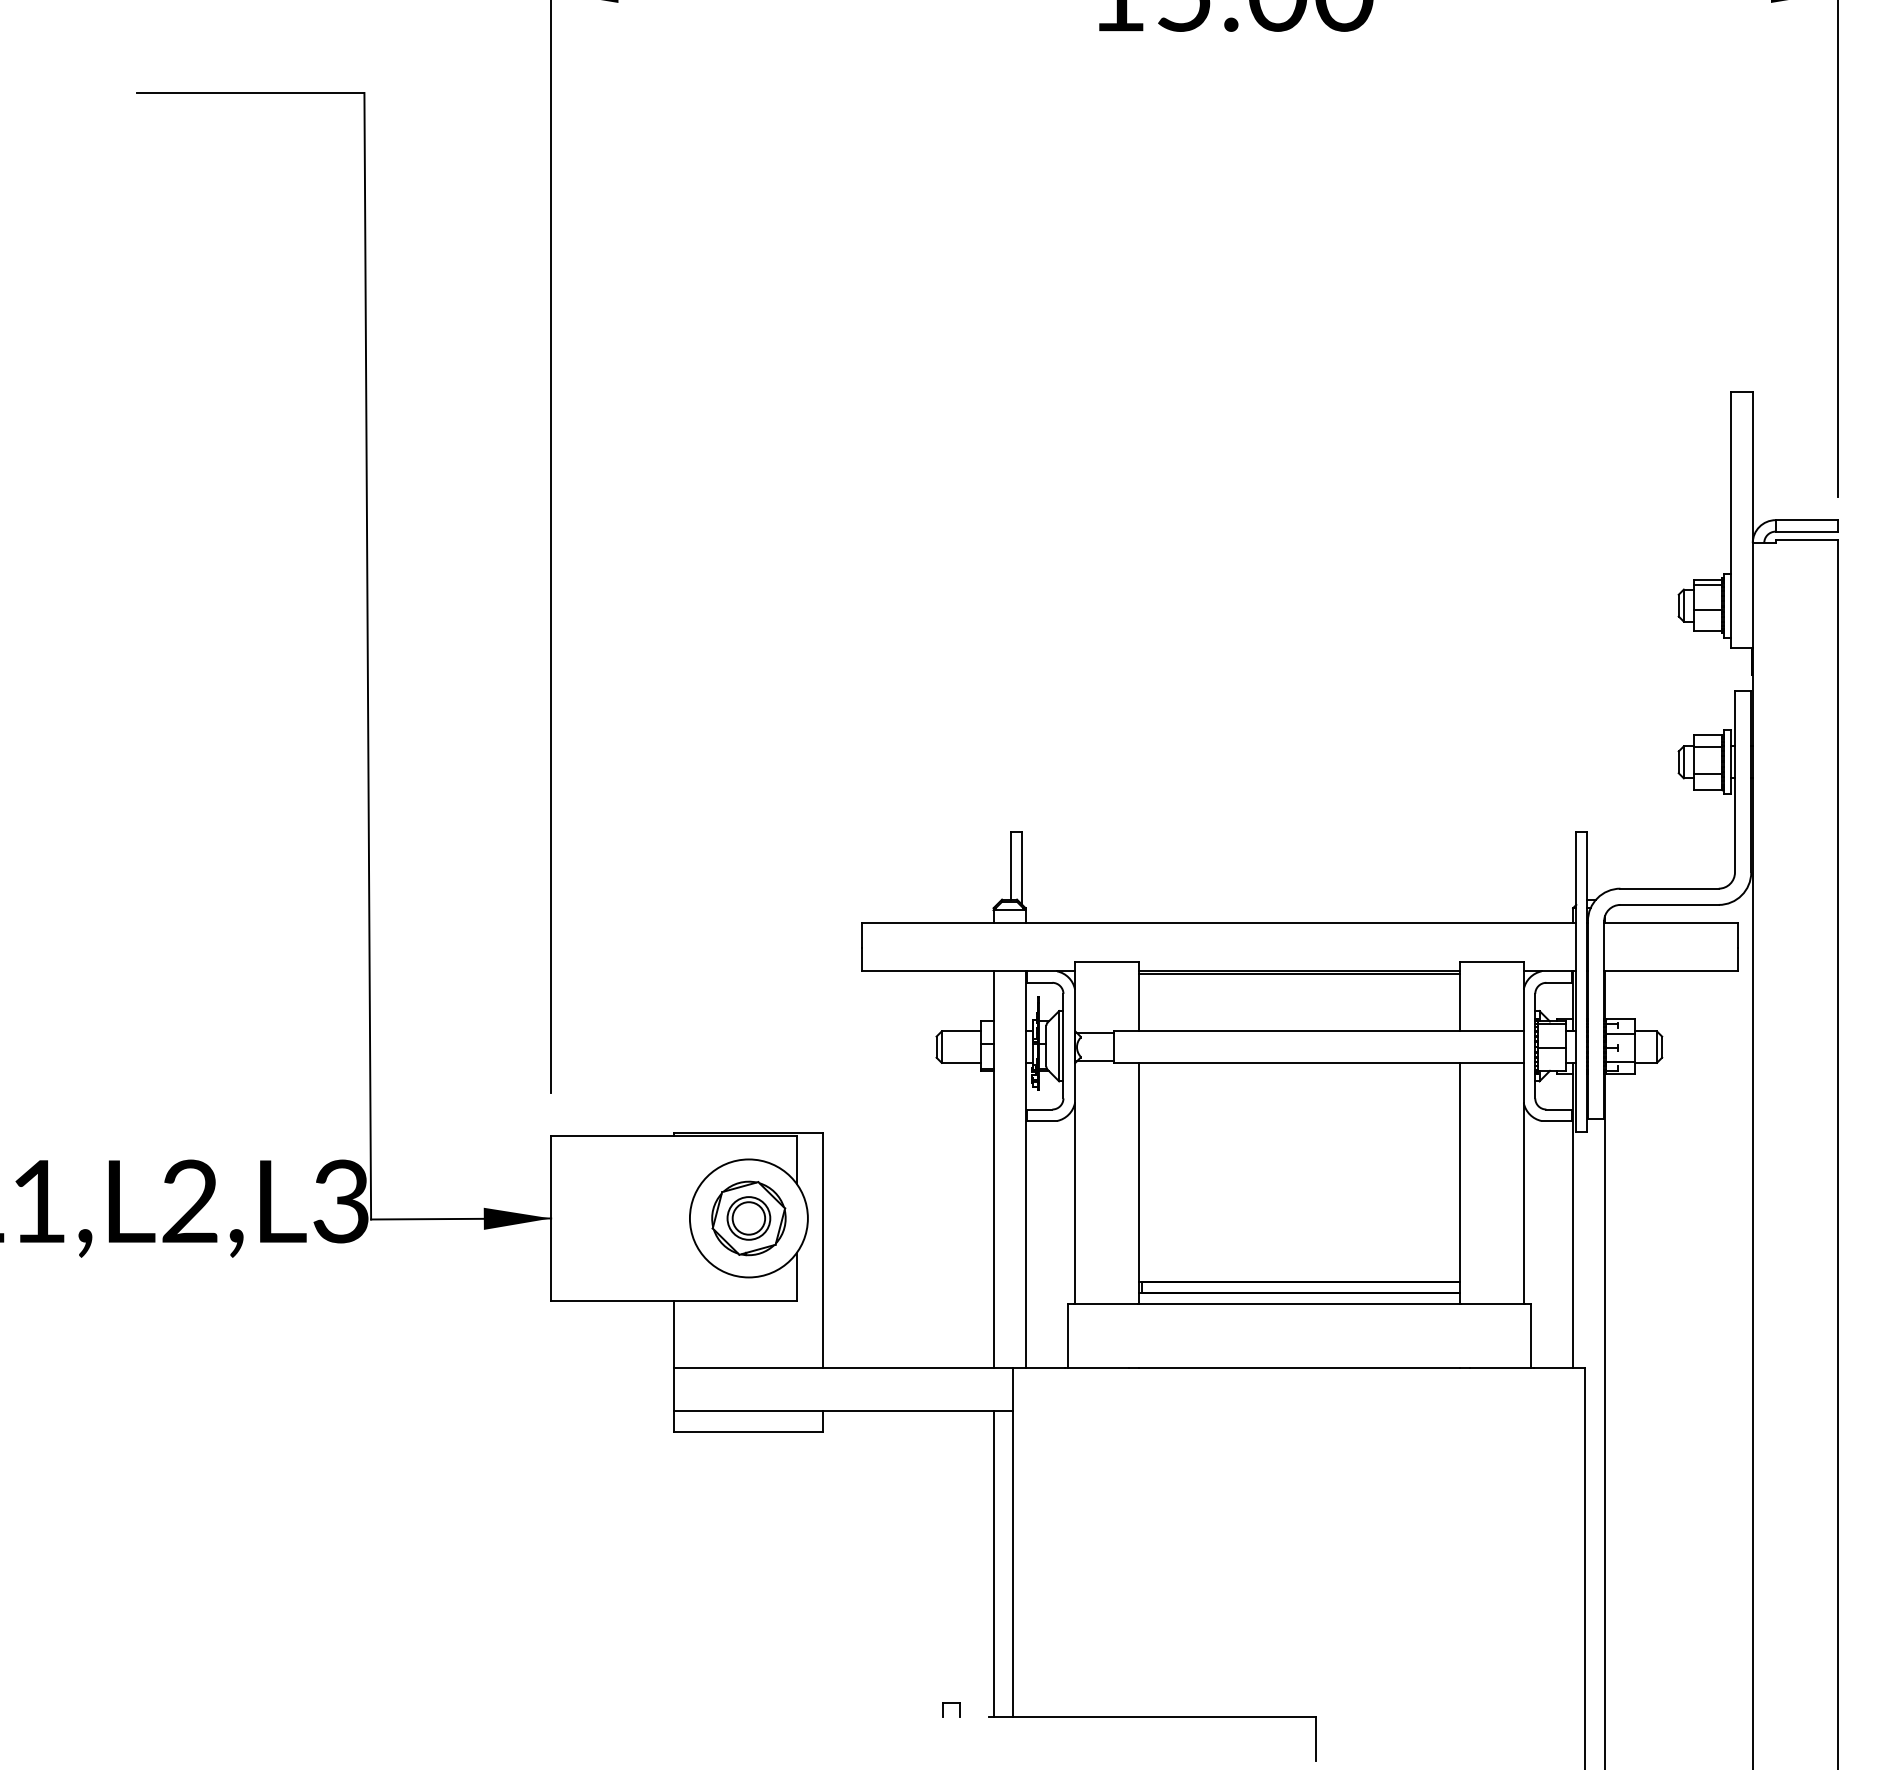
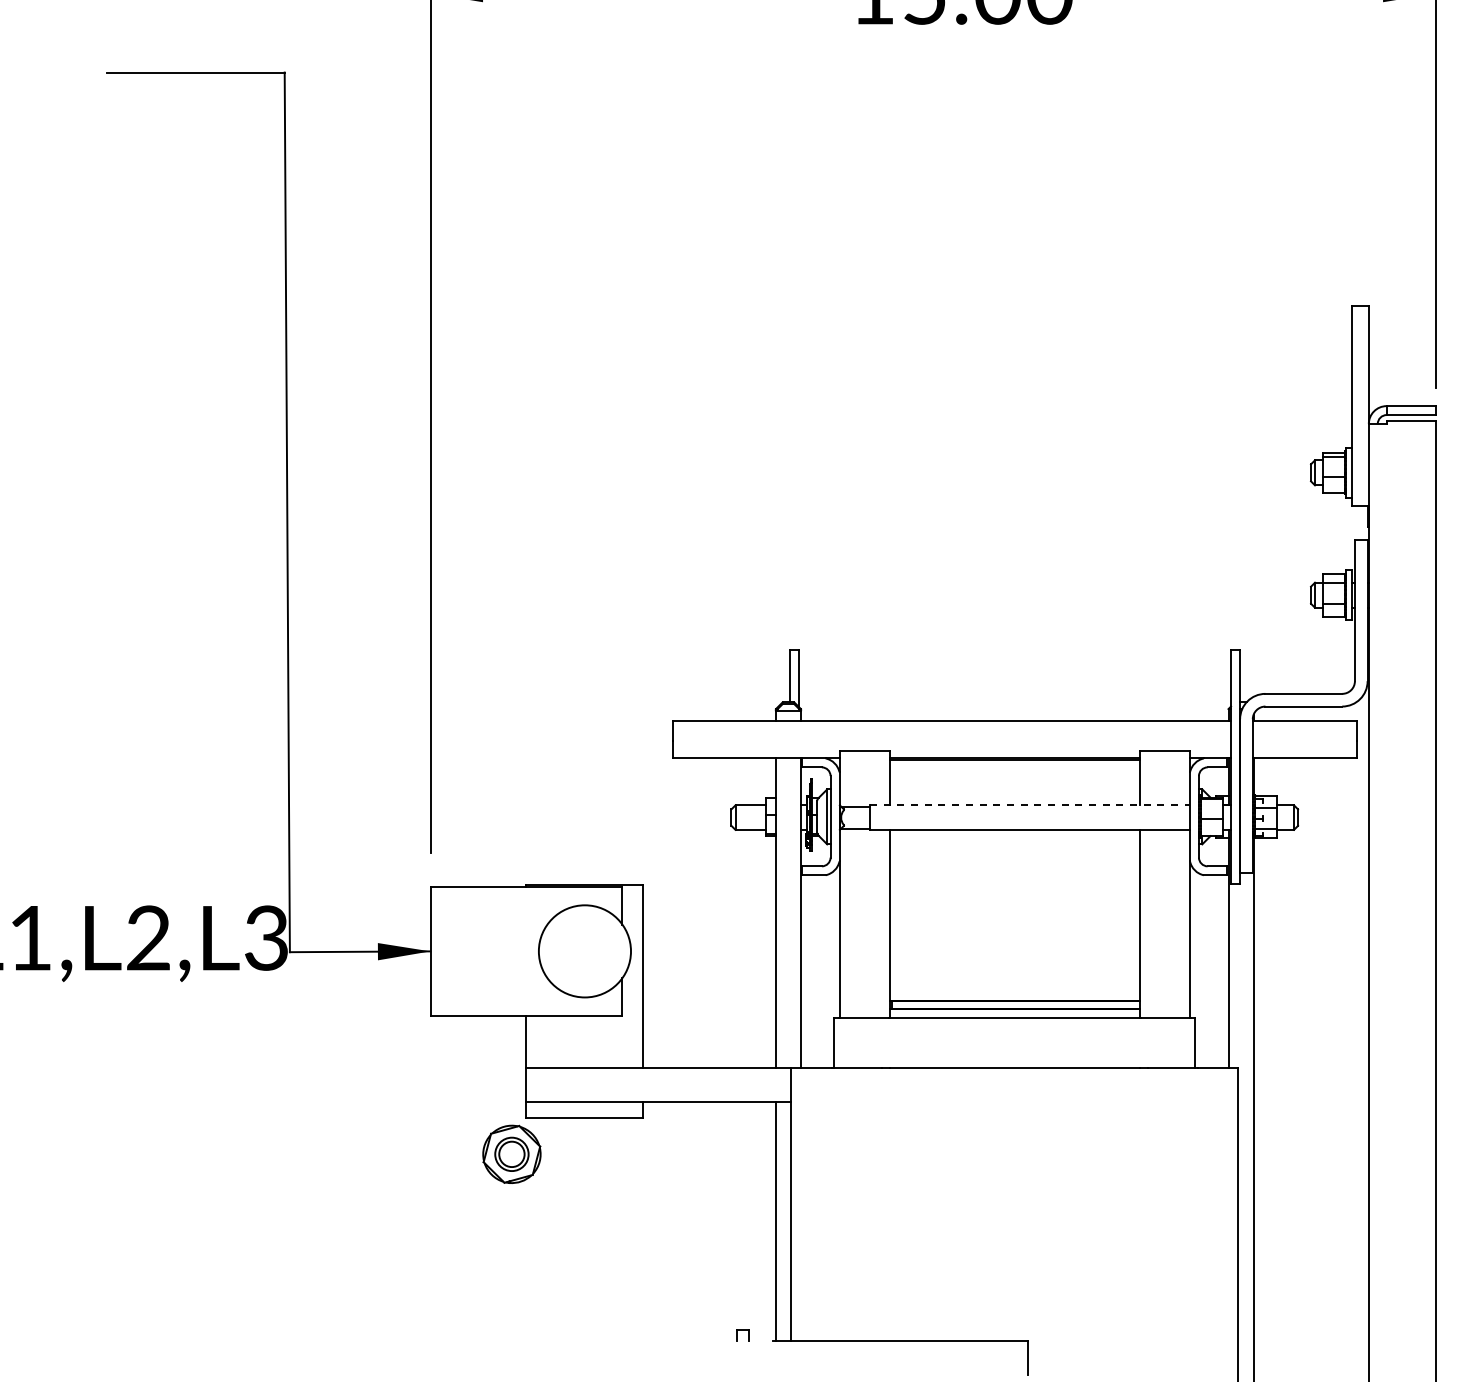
line: (1319, 1031) -> (1030, 805), solid -> dashed
part: (748, 1217) -> (511, 1153), moved

